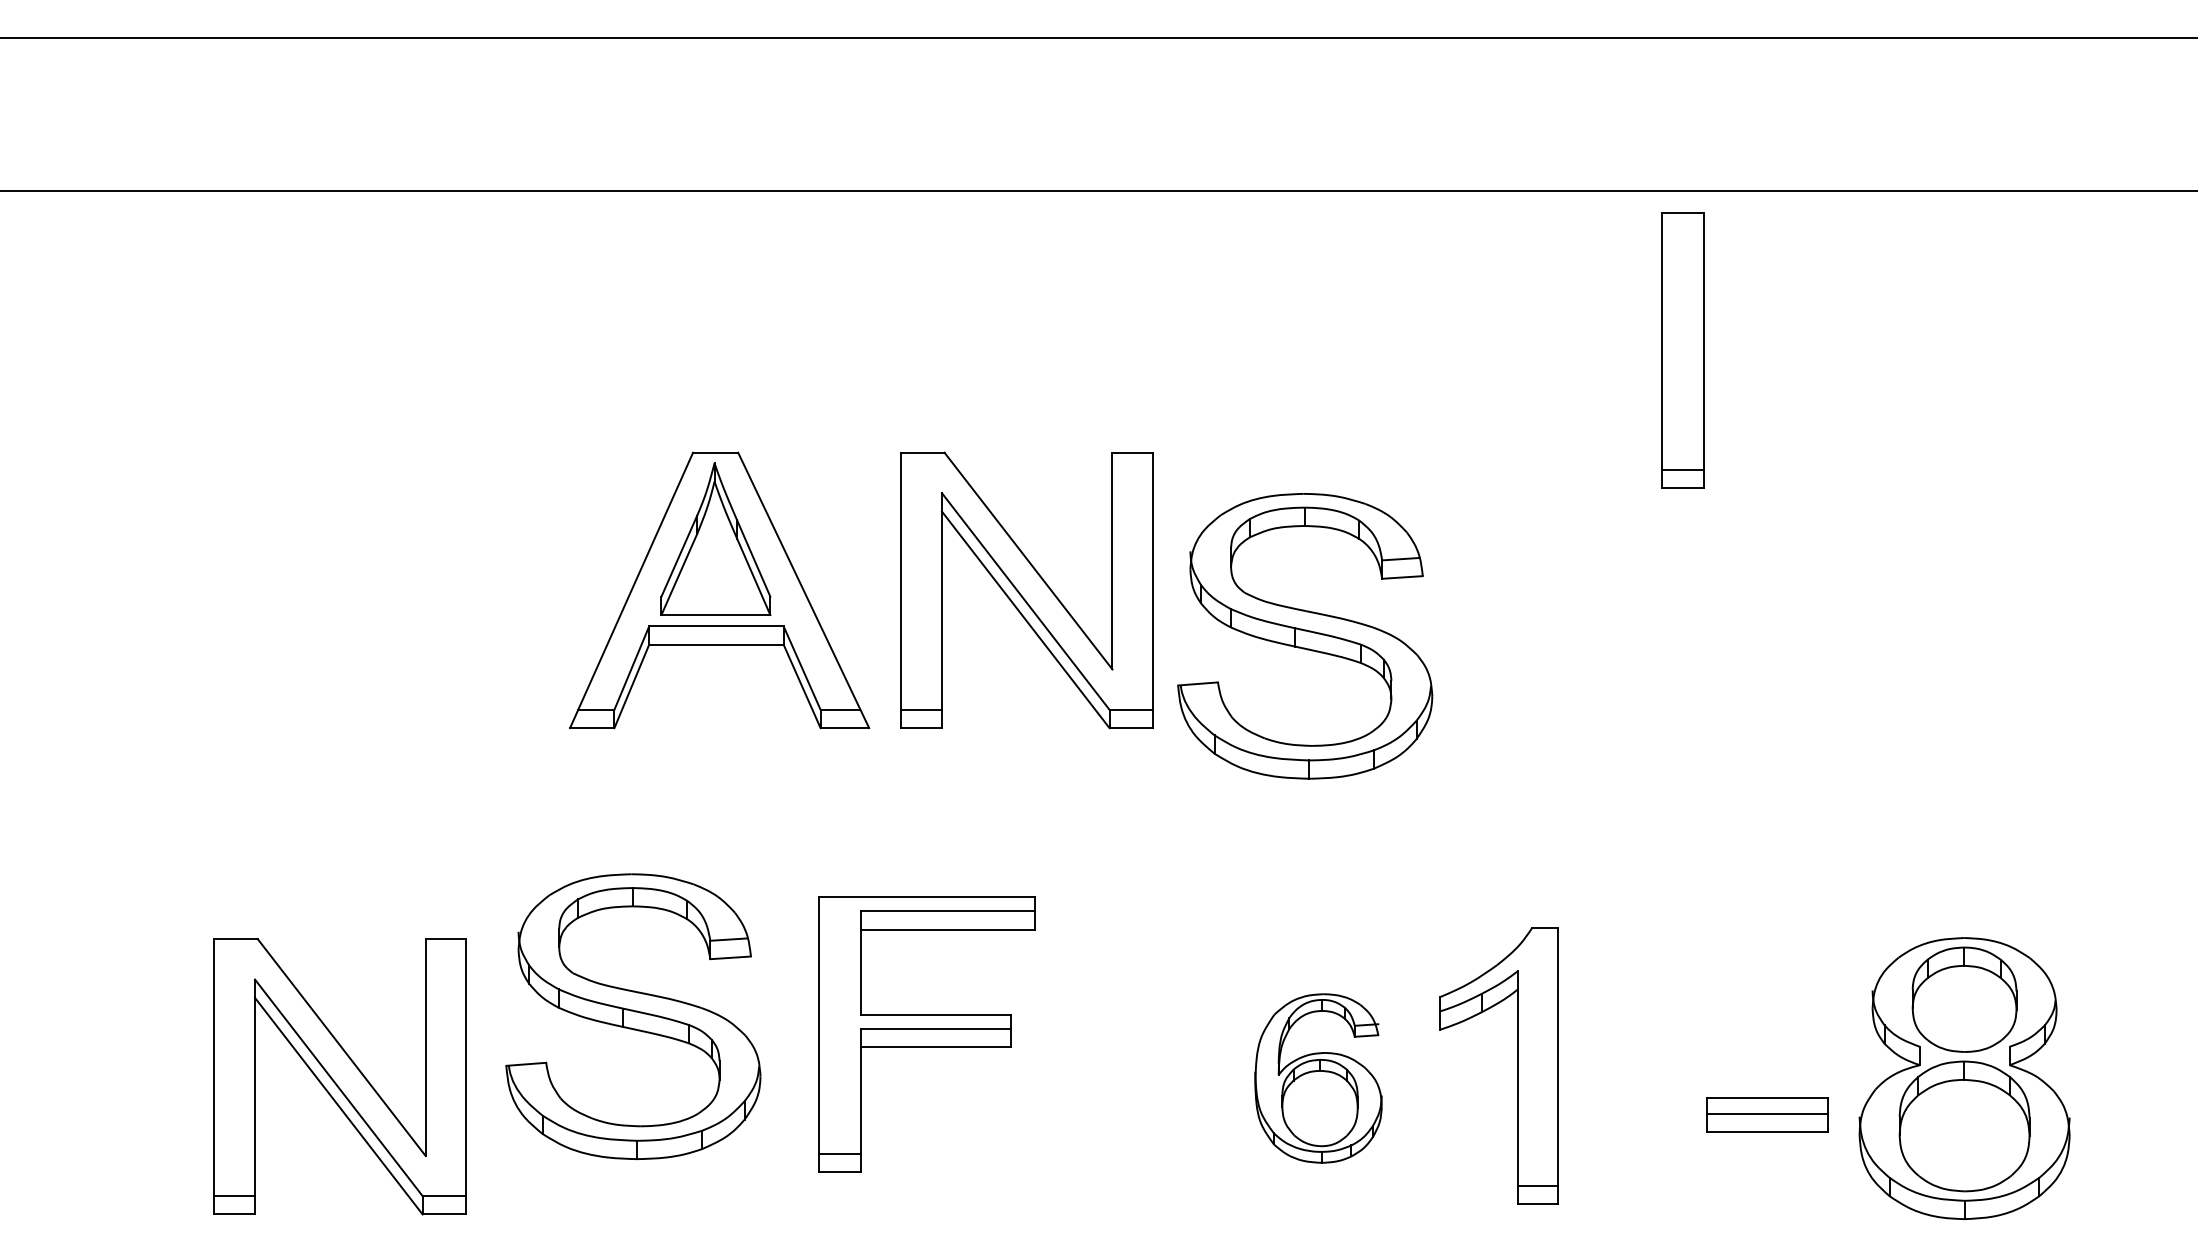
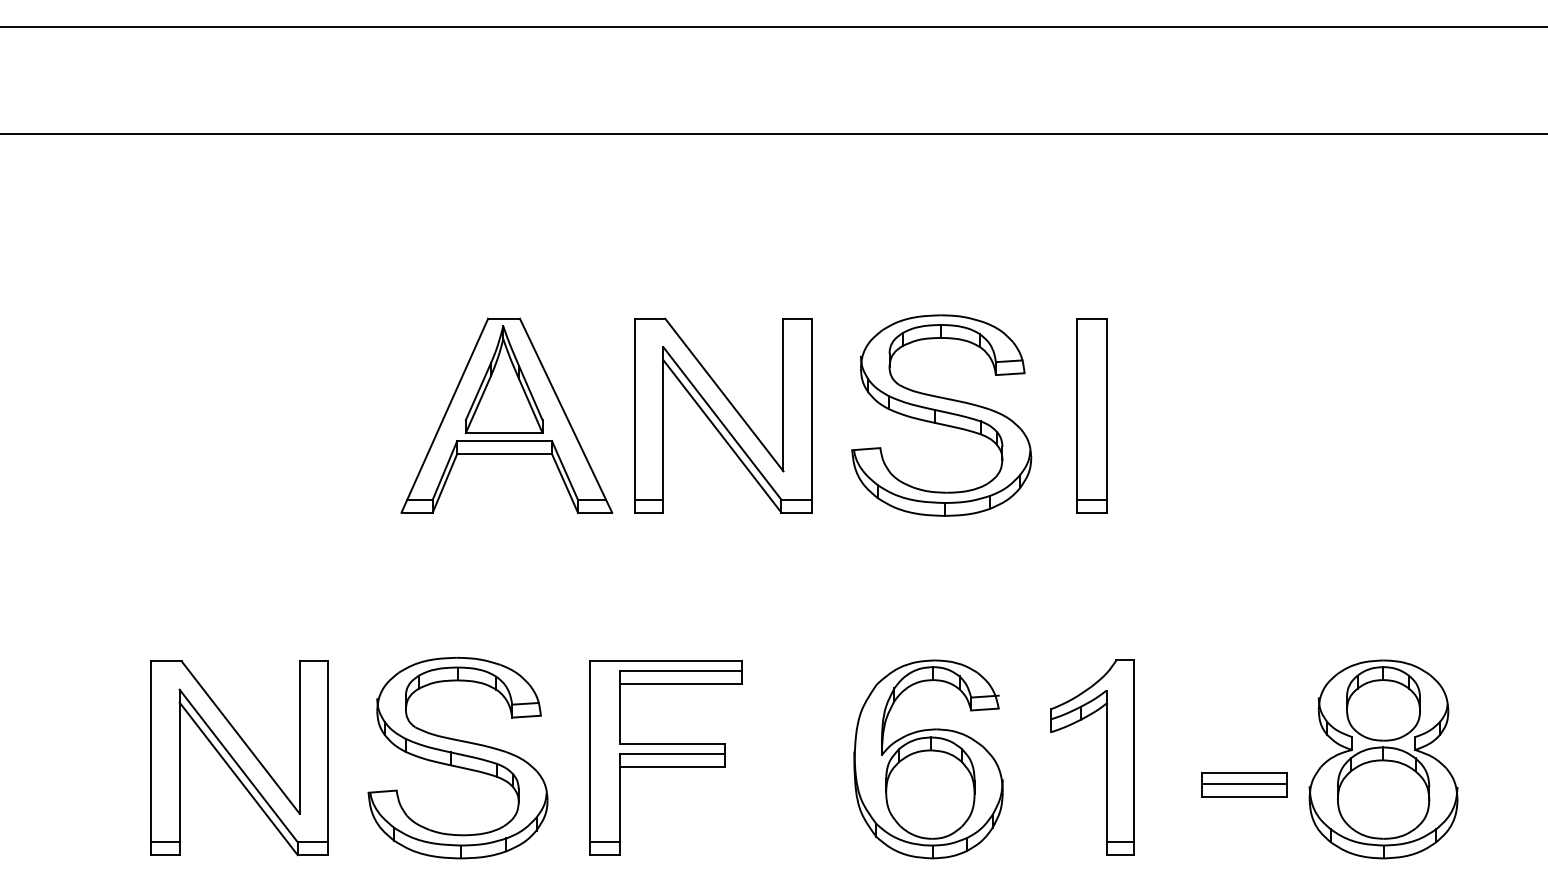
part: (1682, 350) -> (1091, 415), moved
part: (1305, 636) -> (941, 415), moved
part: (633, 1016) -> (458, 757), moved
part: (926, 1034) -> (665, 757), moved
part: (1517, 1065) -> (1106, 757), moved
part: (1318, 1078) -> (928, 759), size x1.67

